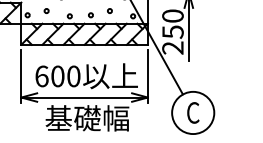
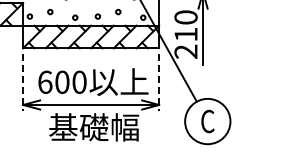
text: (172, 31) -> (185, 34), 250 -> 210
line: (21, 76) -> (23, 82), solid -> dashed
line: (148, 76) -> (159, 82), solid -> dashed

